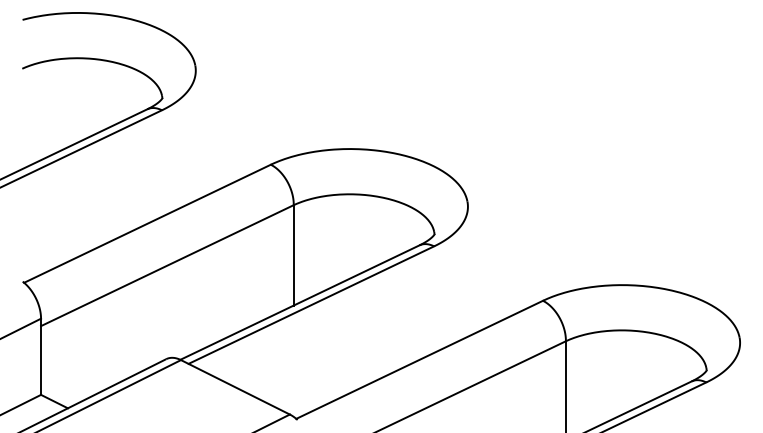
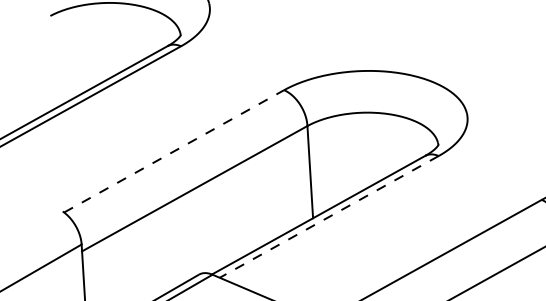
line: (147, 223) -> (174, 151), solid -> dashed
line: (310, 305) -> (328, 217), solid -> dashed

